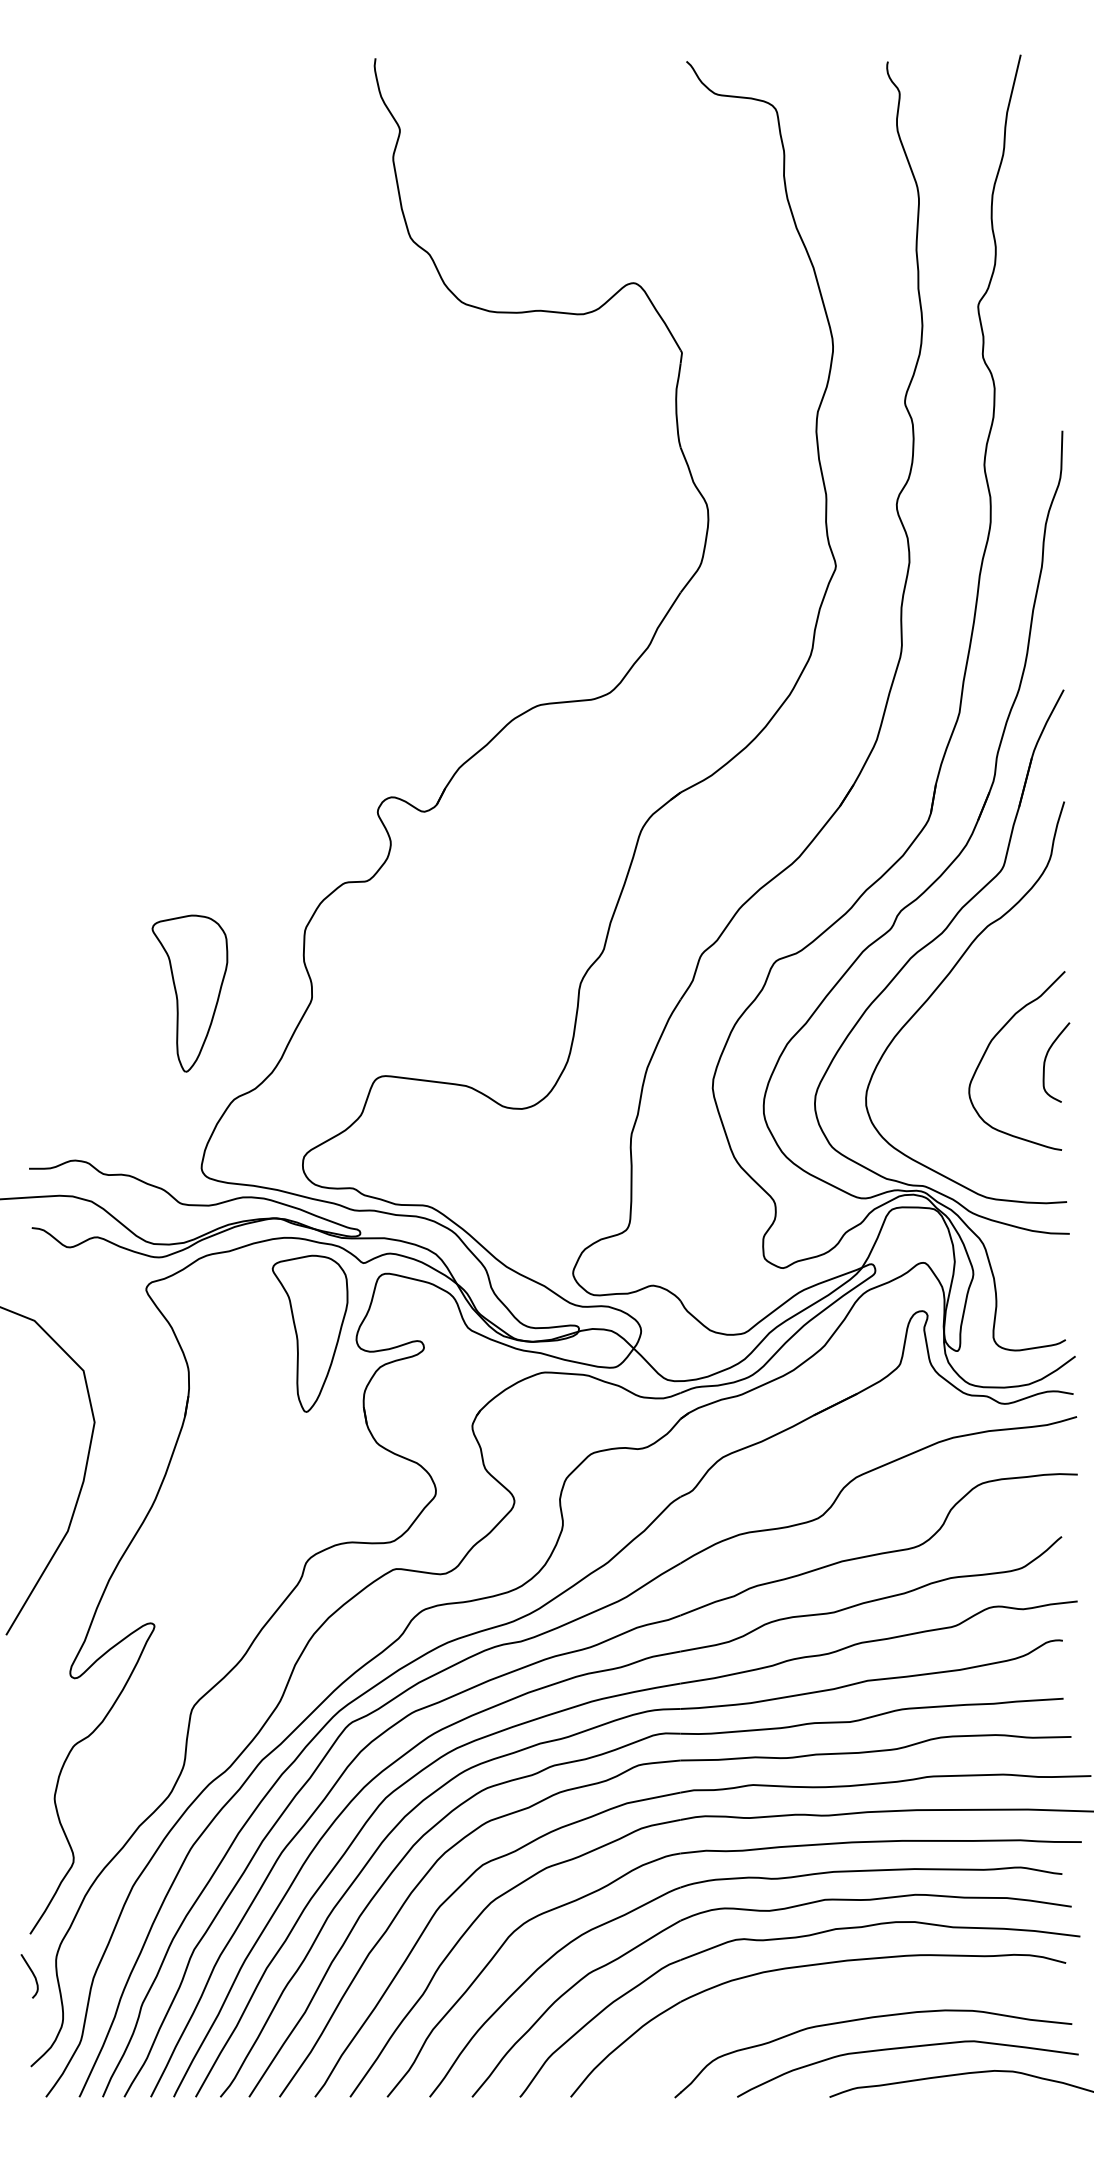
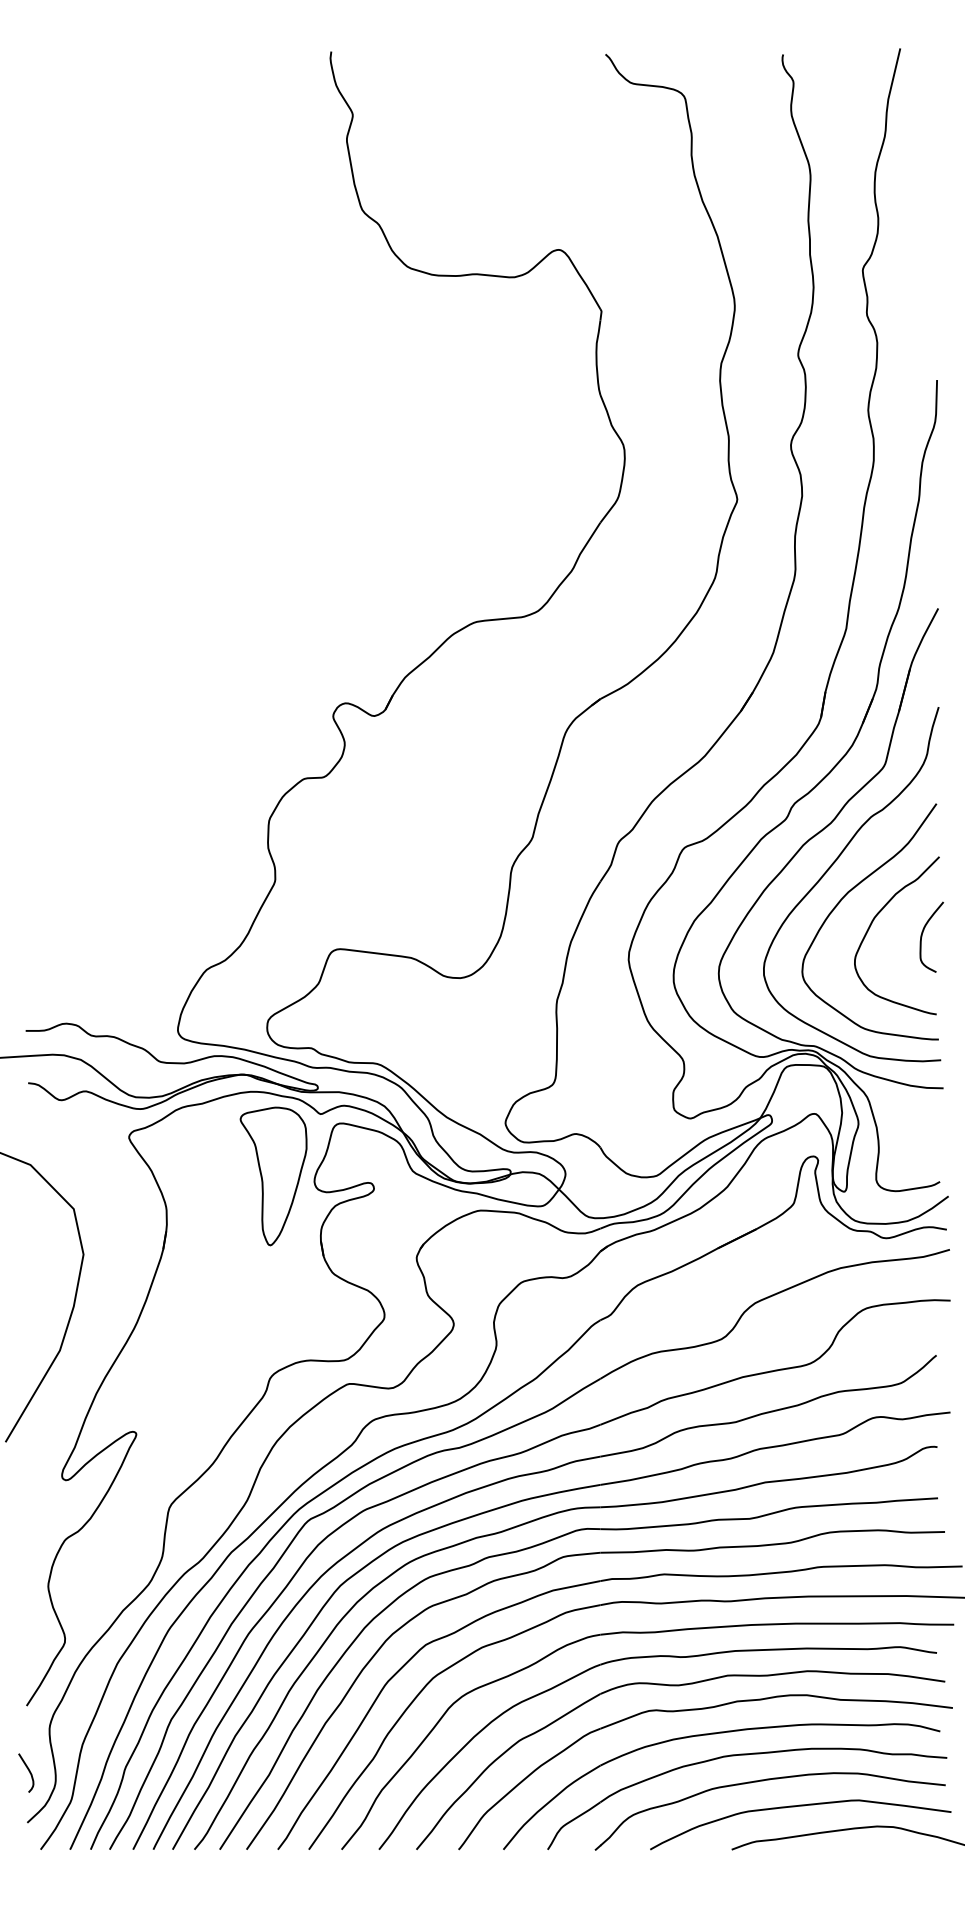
part: (189, 993) -> (167, 876), removed
curve: (954, 1022) -> (841, 901), added
curve: (32, 1974) -> (28, 1771), moved
part: (847, 1990) -> (747, 1755), added

